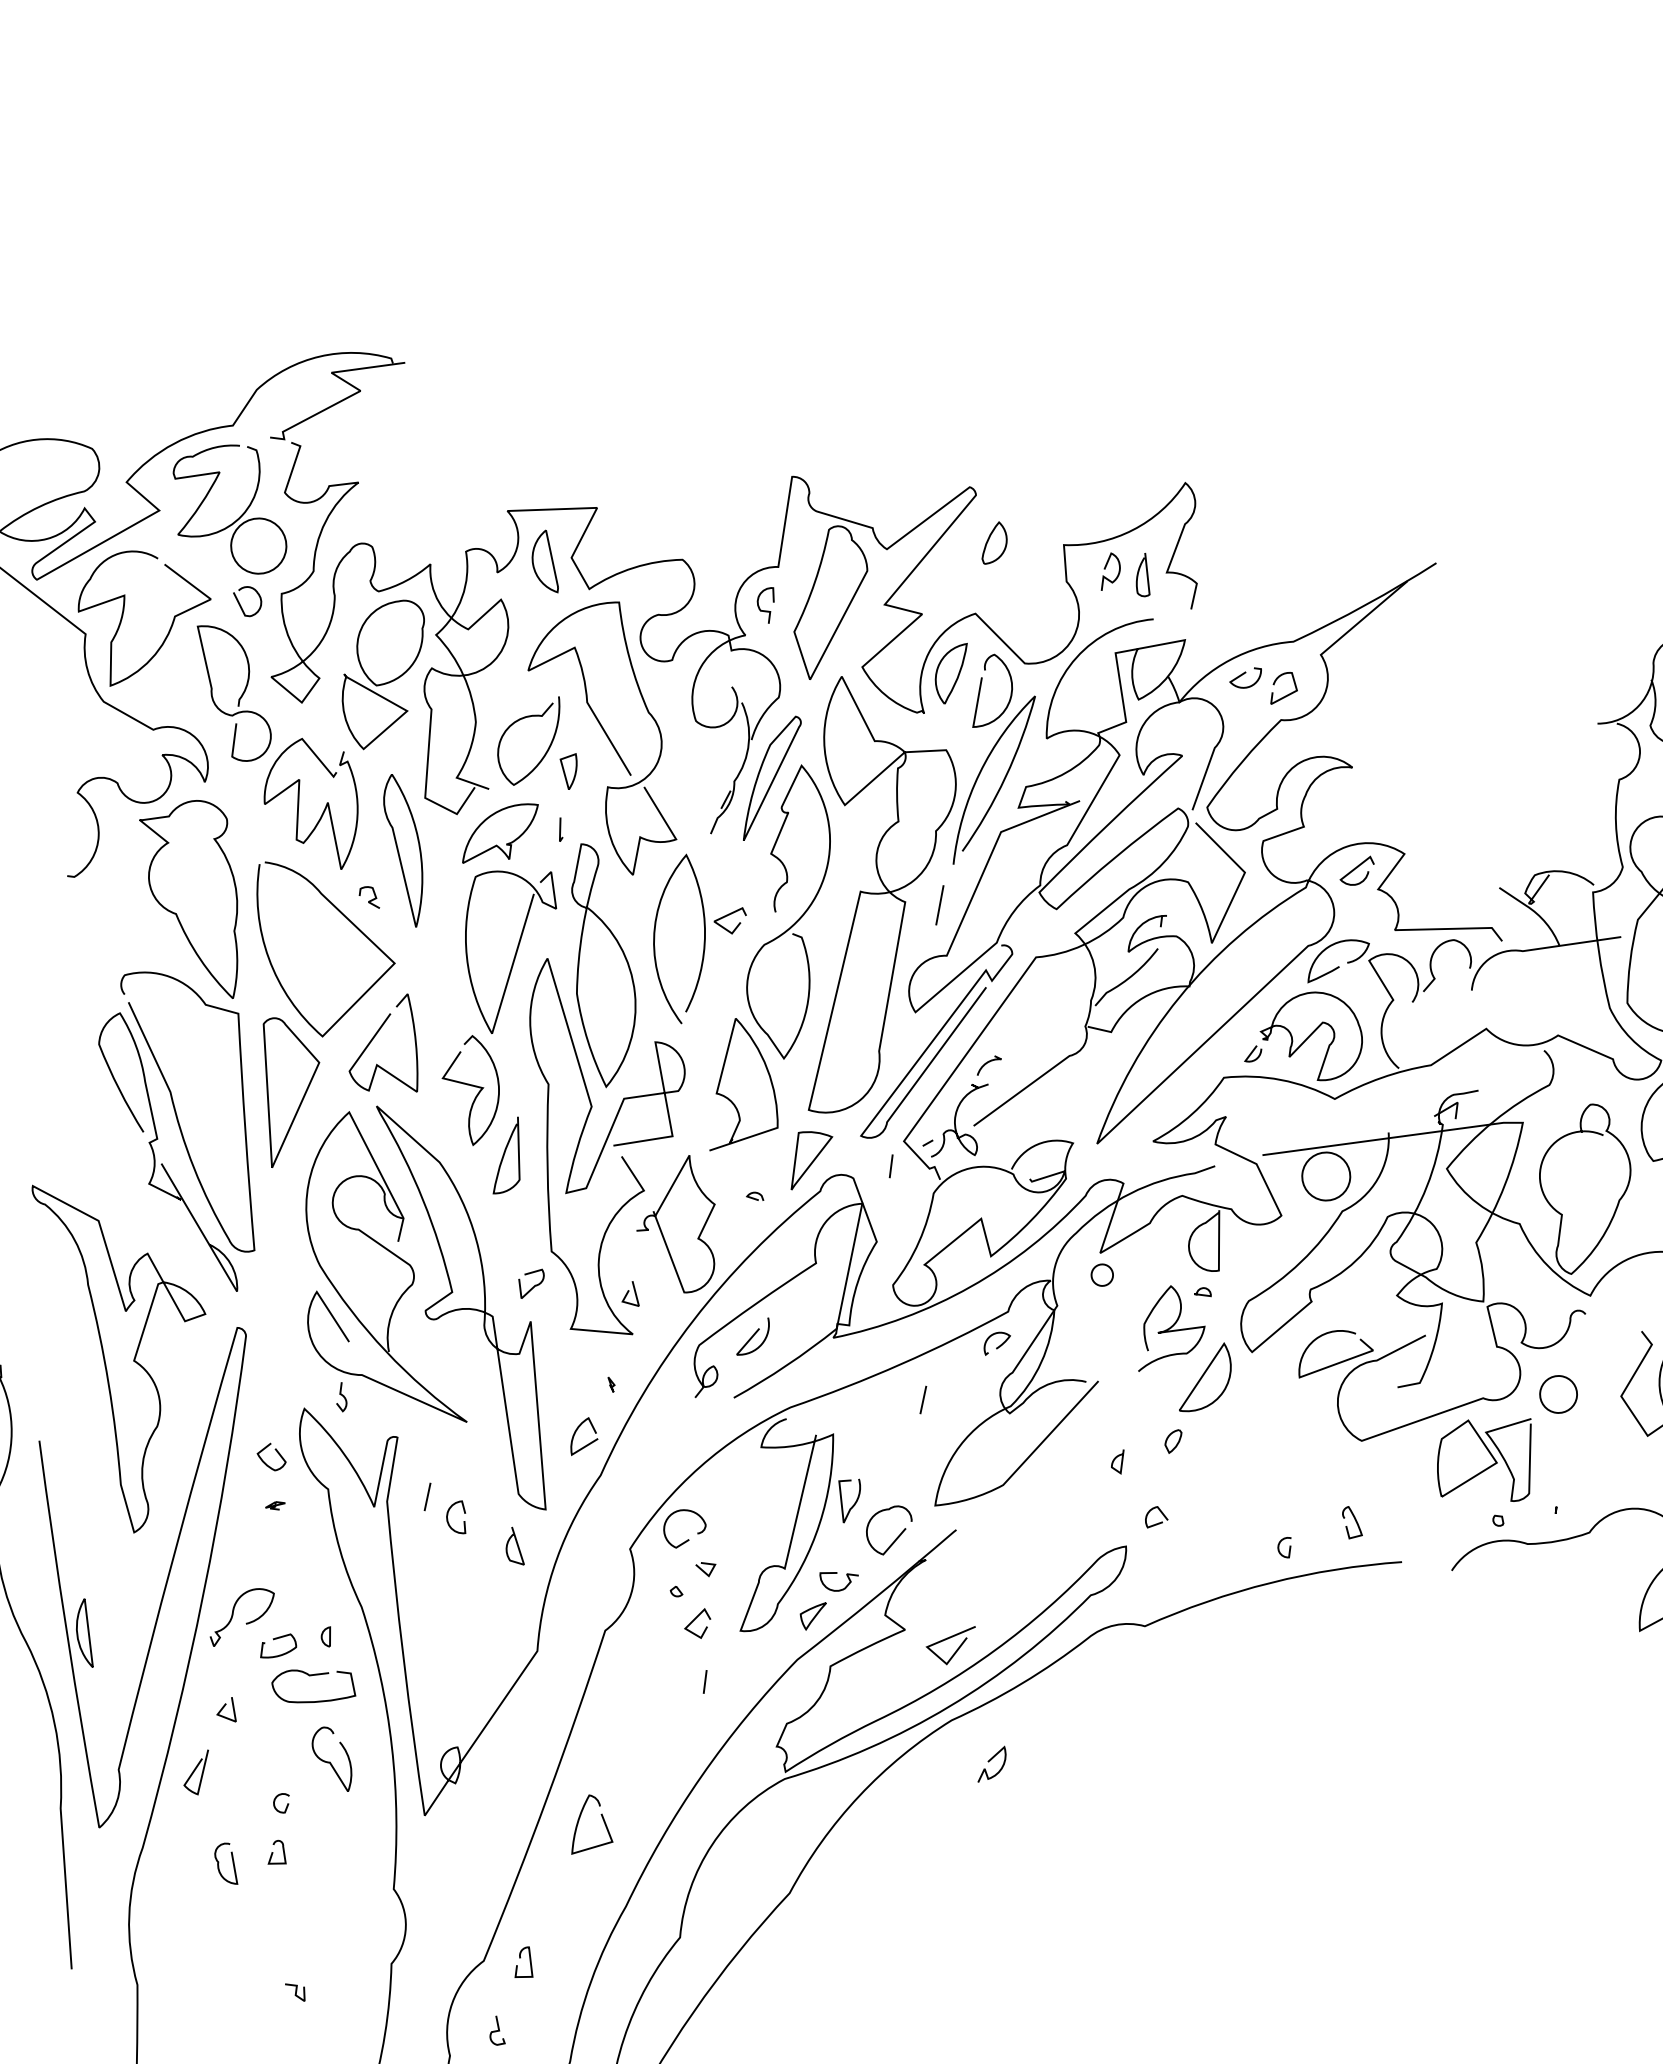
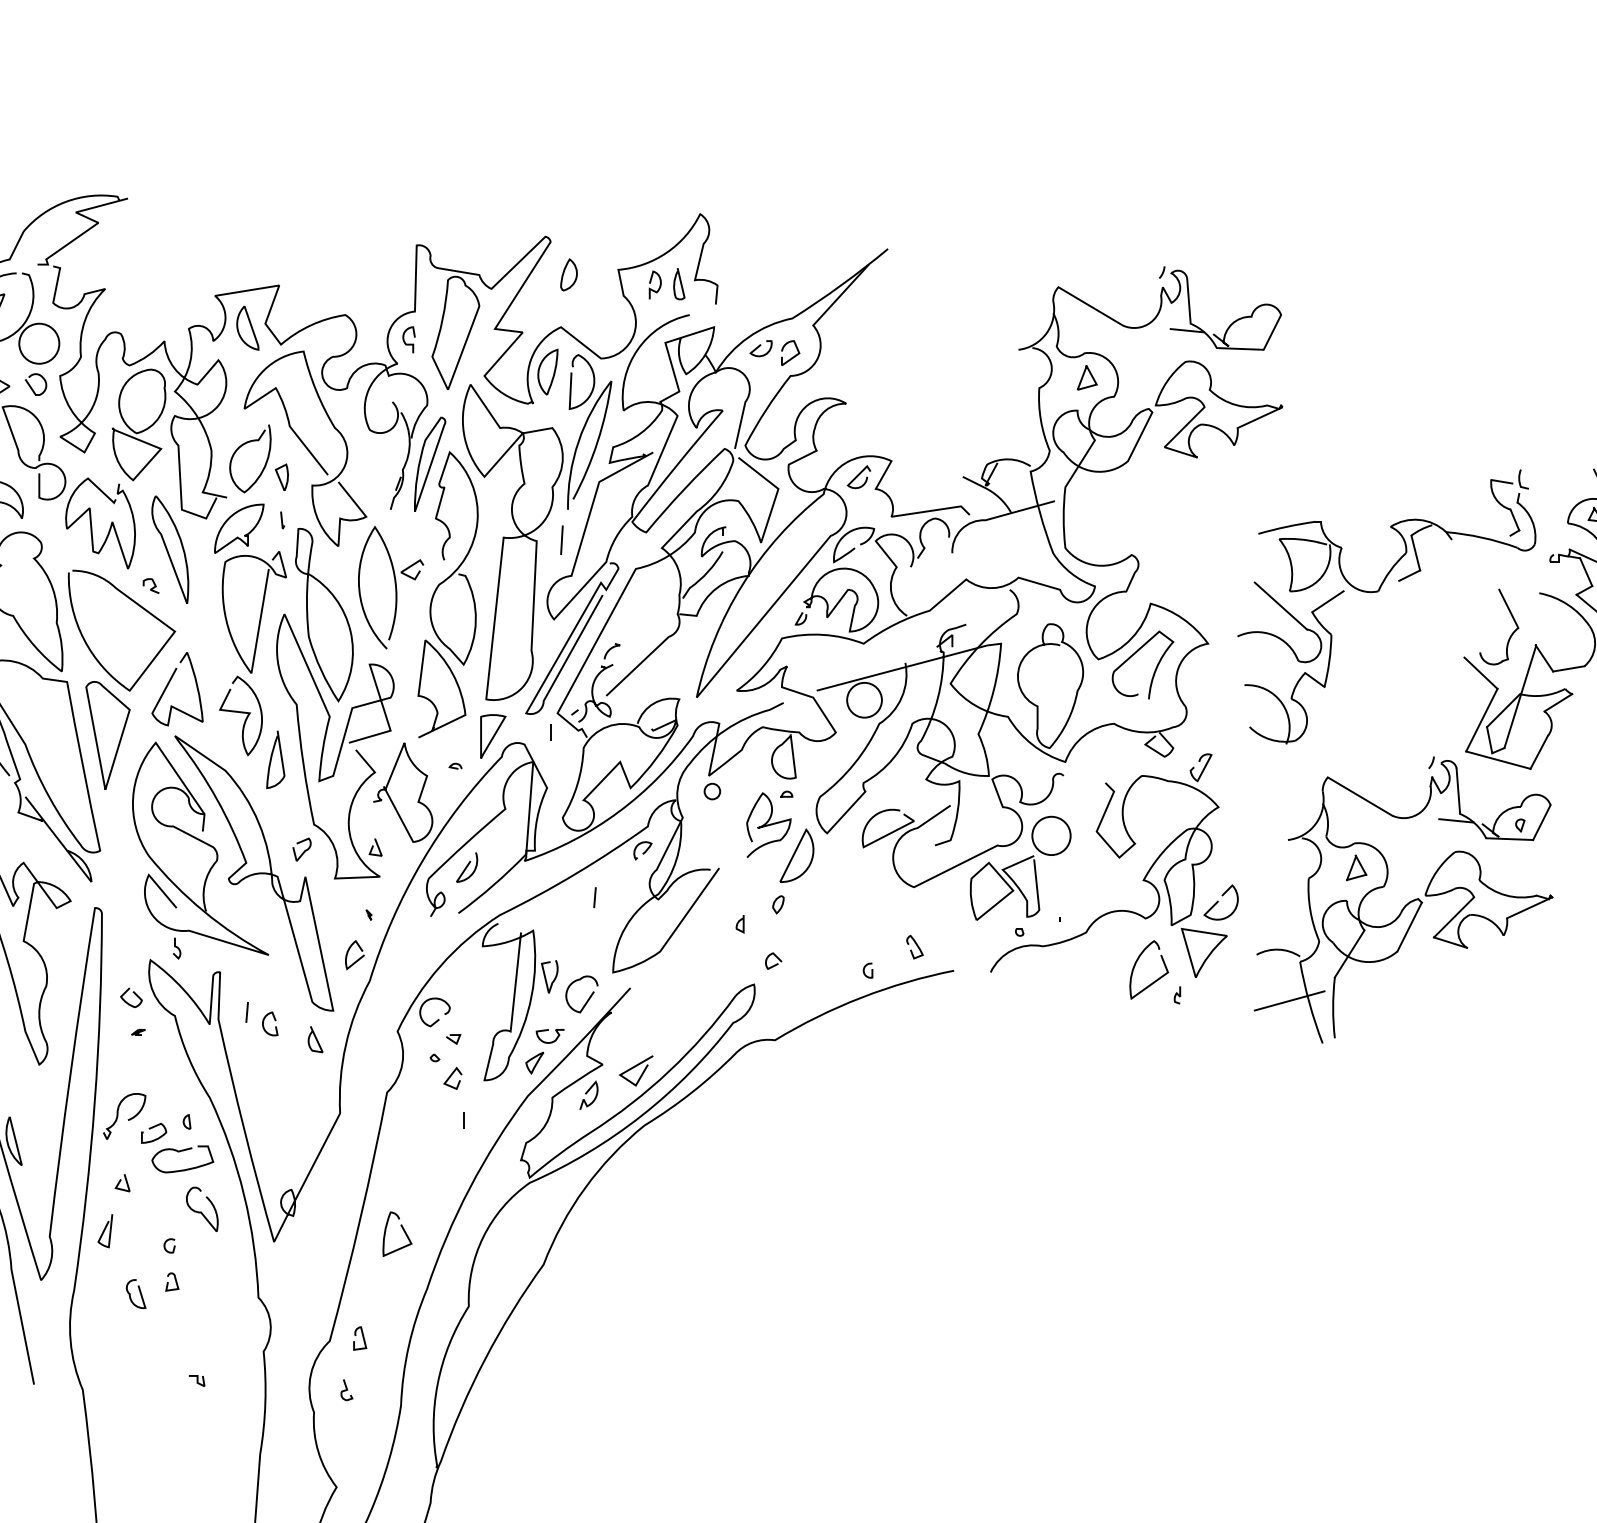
circle: (1558, 1393) -> (1051, 835), size x1.43
curve: (990, 1761) -> (587, 1093), moved

